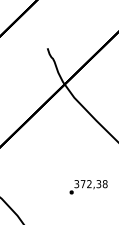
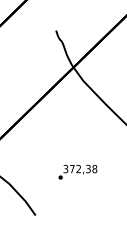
text: (88, 186) -> (77, 171), moved

